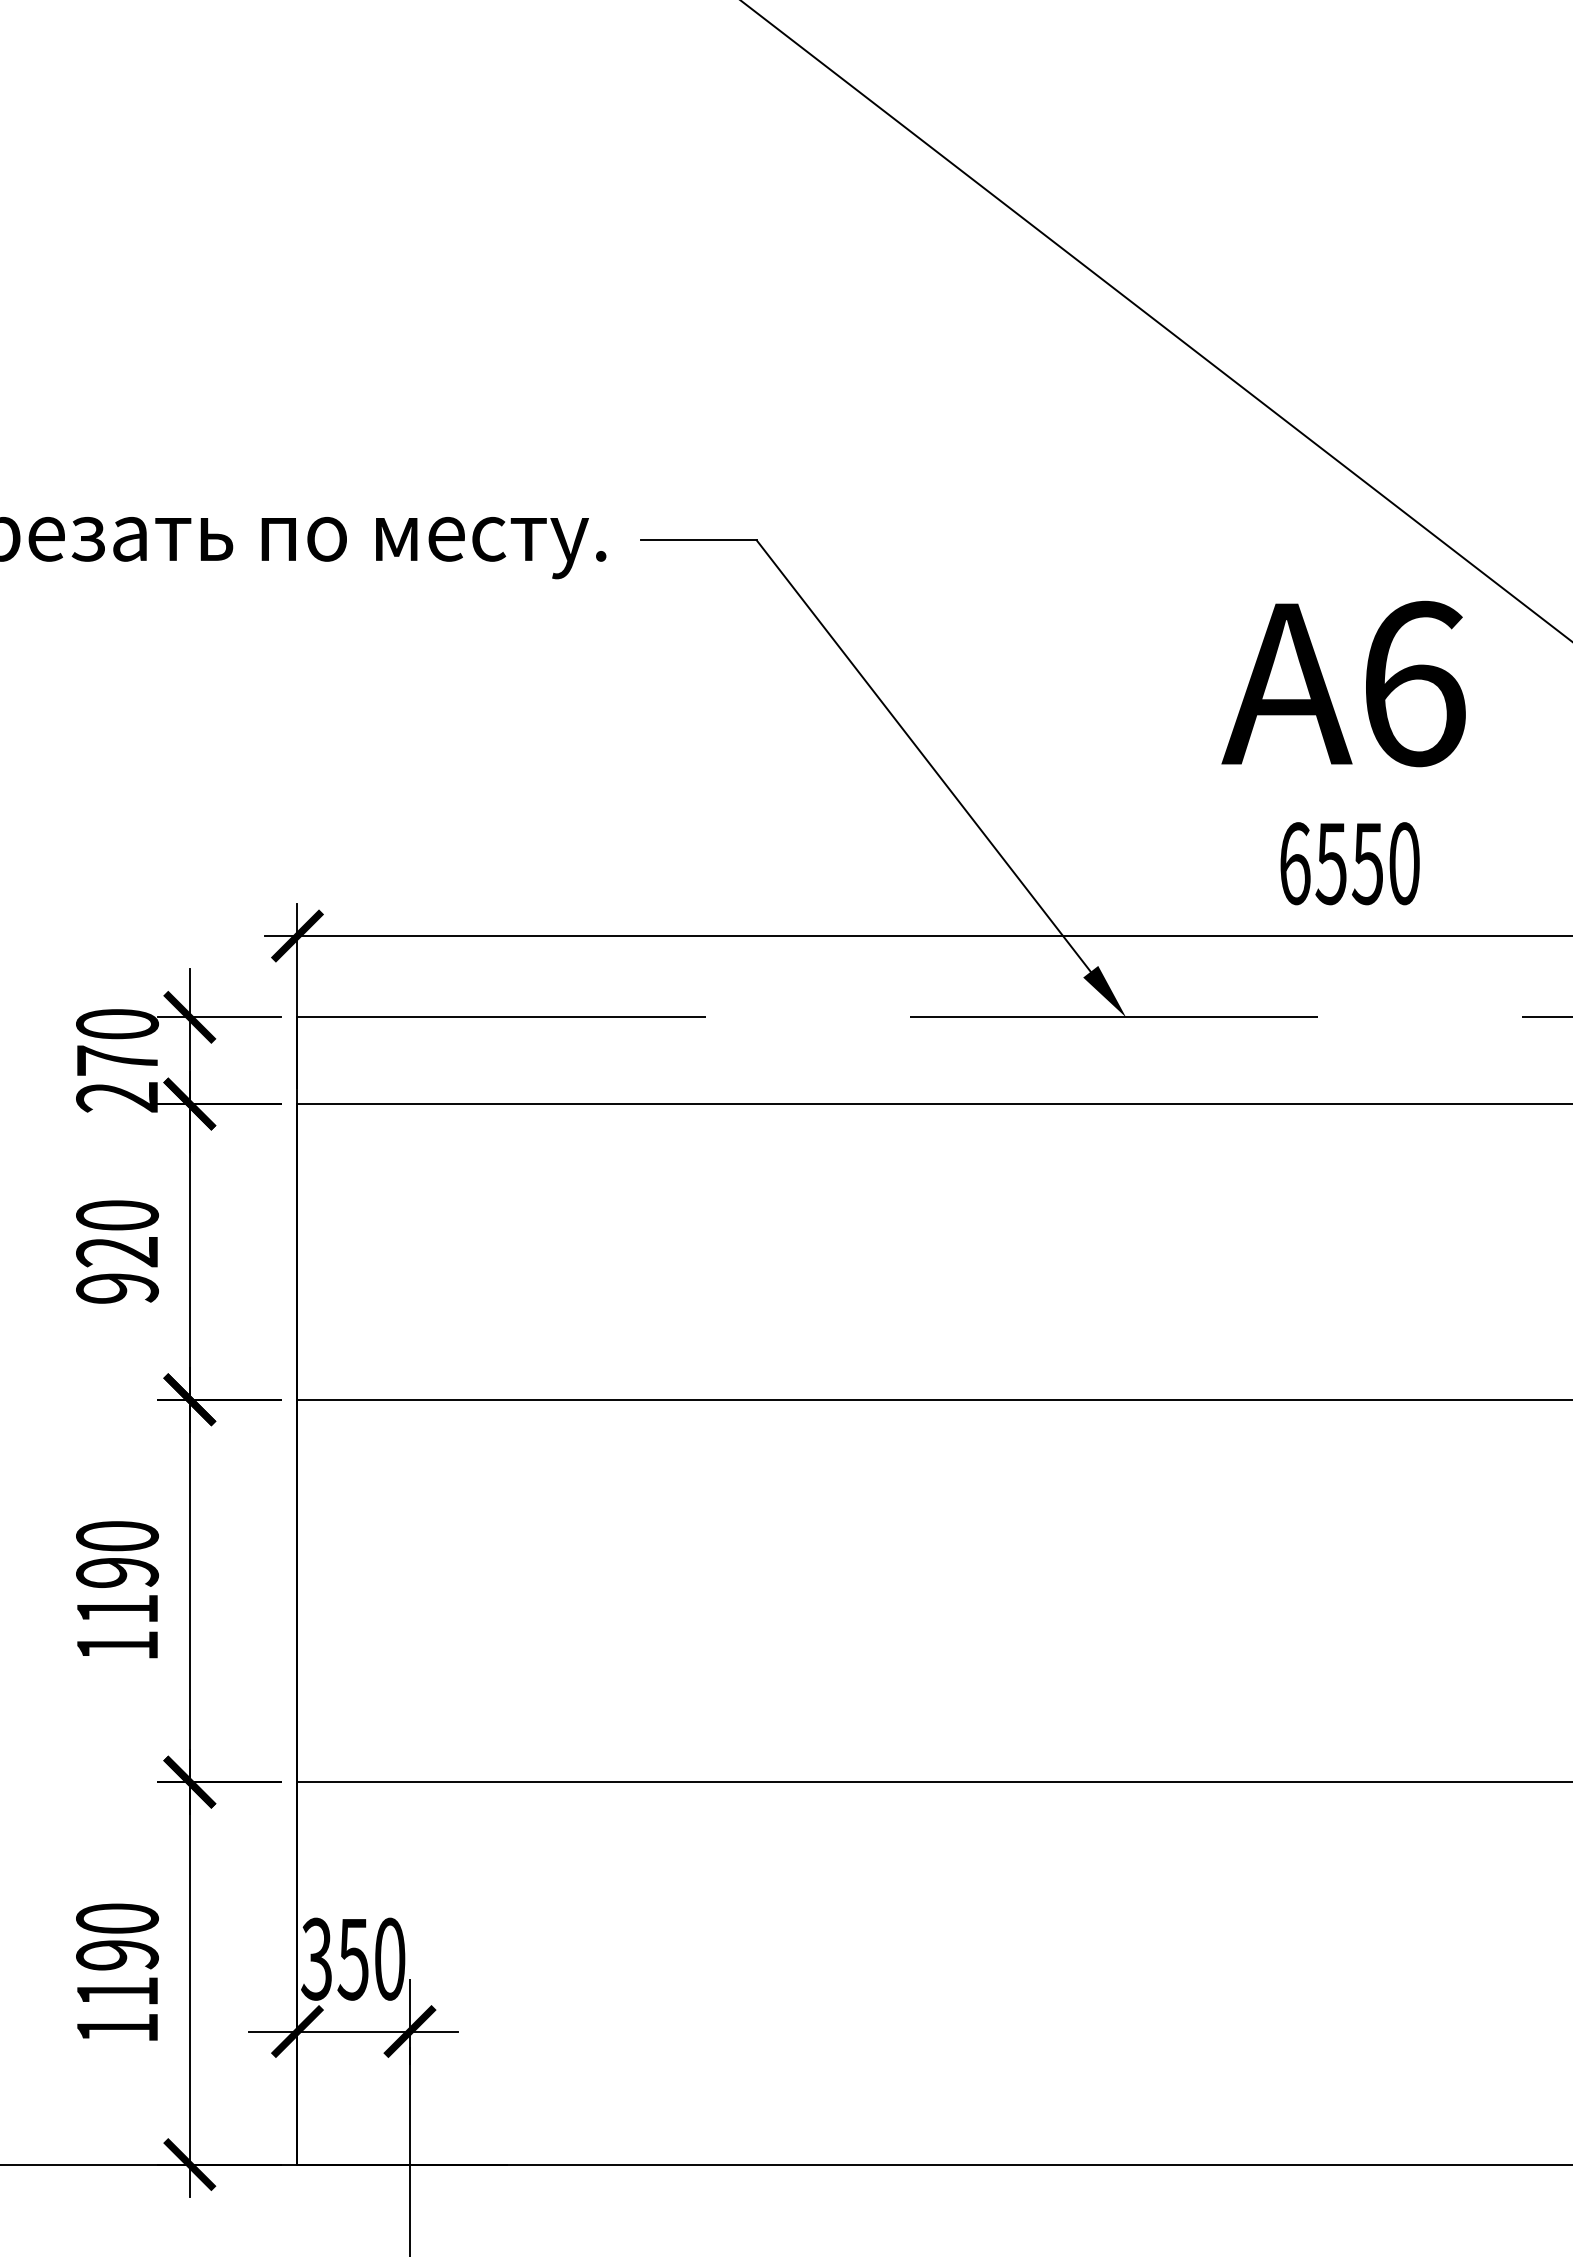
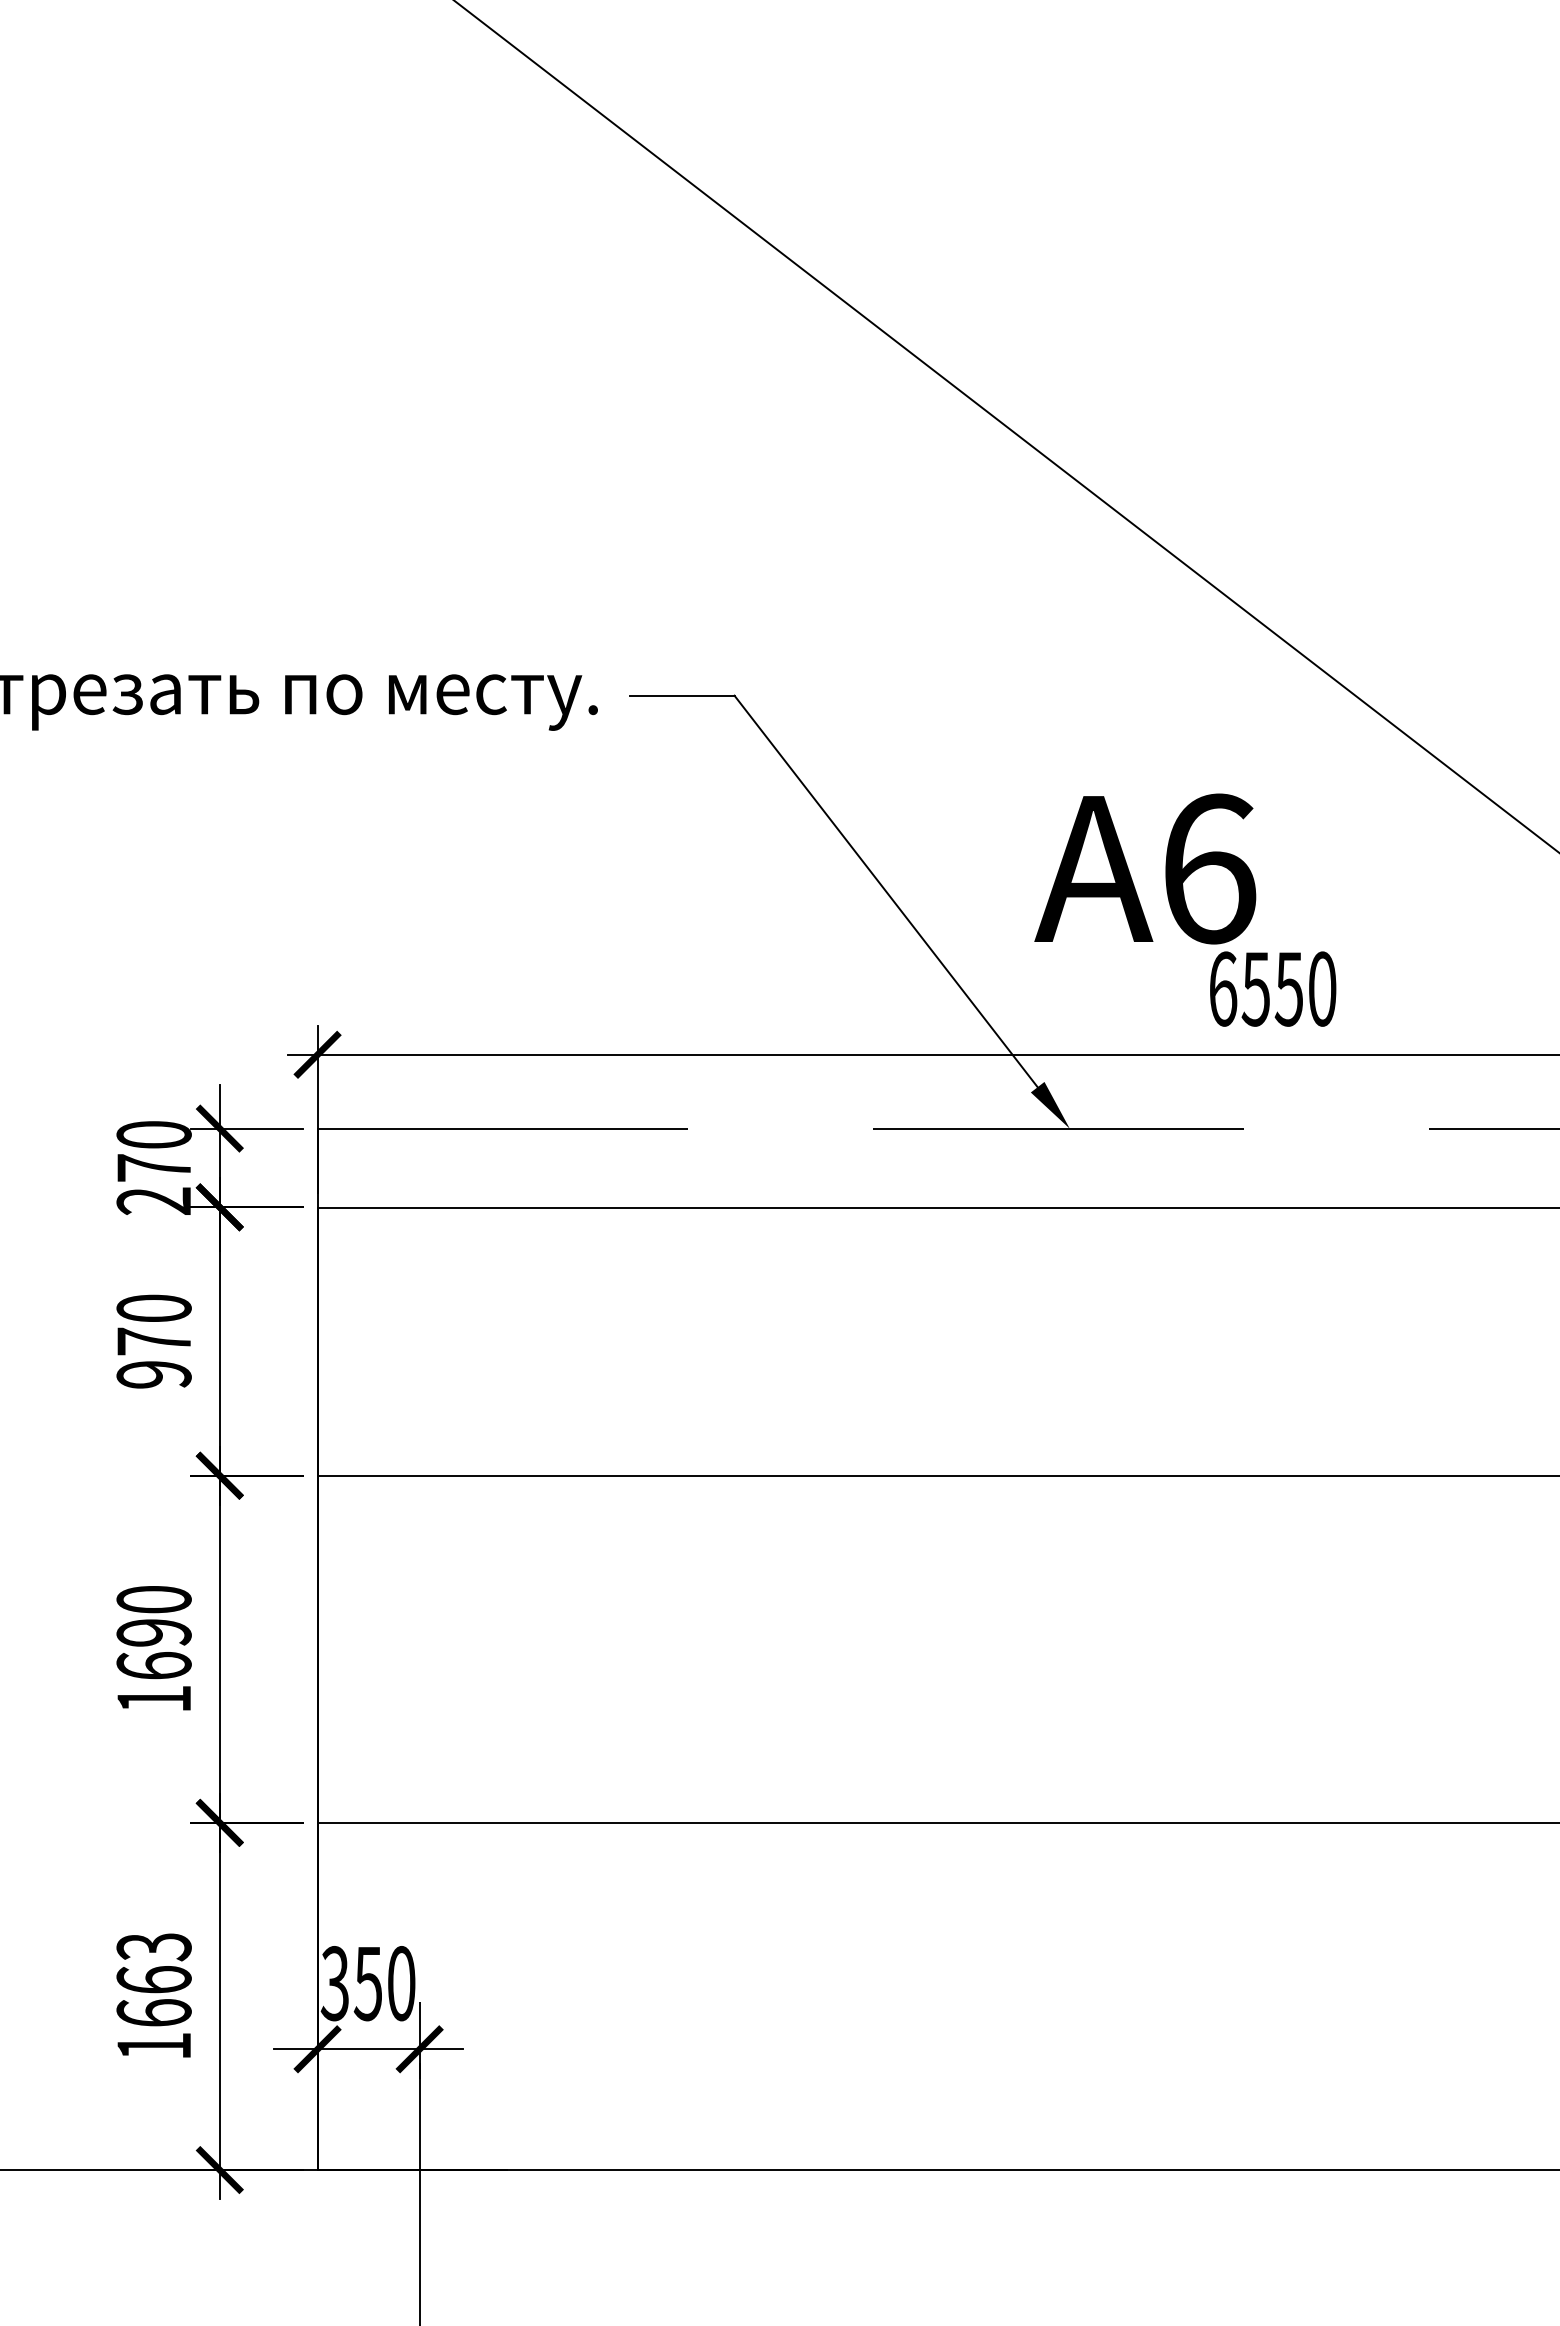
text: (1343, 683) -> (1145, 868), moved
text: (116, 1251) -> (153, 1341), 920 -> 970
text: (116, 1608) -> (153, 1665), 1190 -> 1690
text: (116, 1954) -> (153, 1979), 1190 -> 1663

